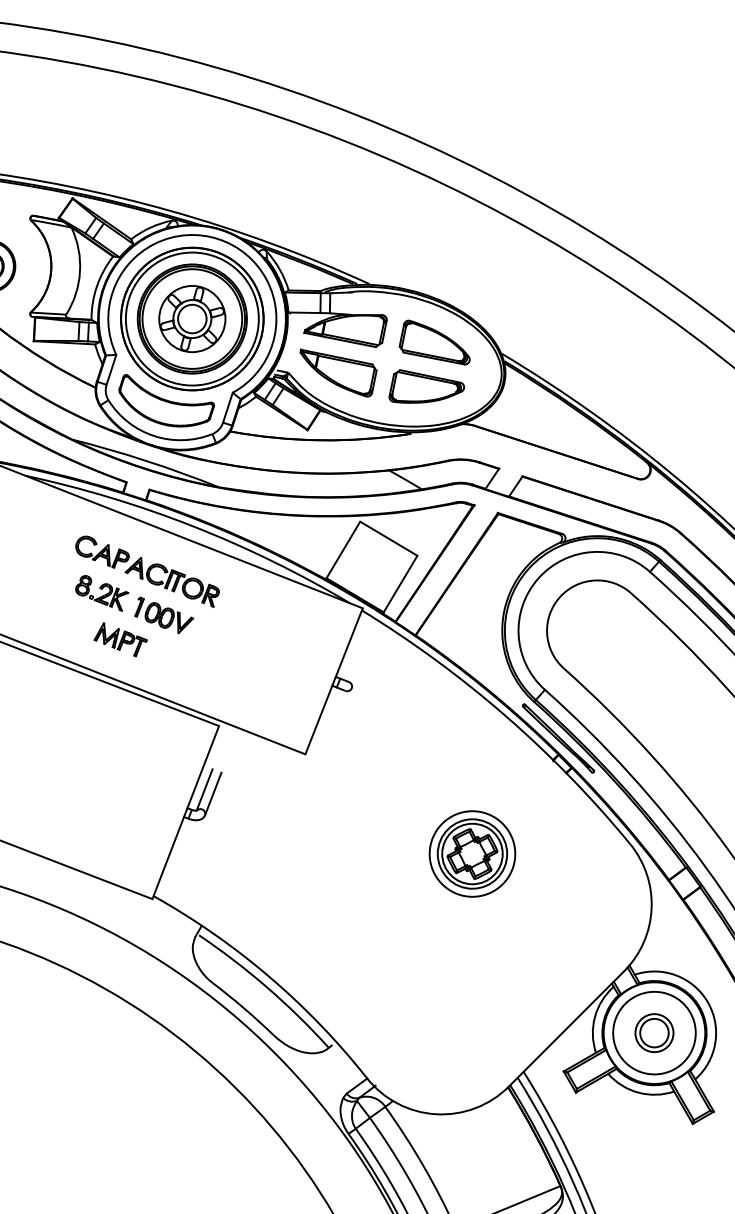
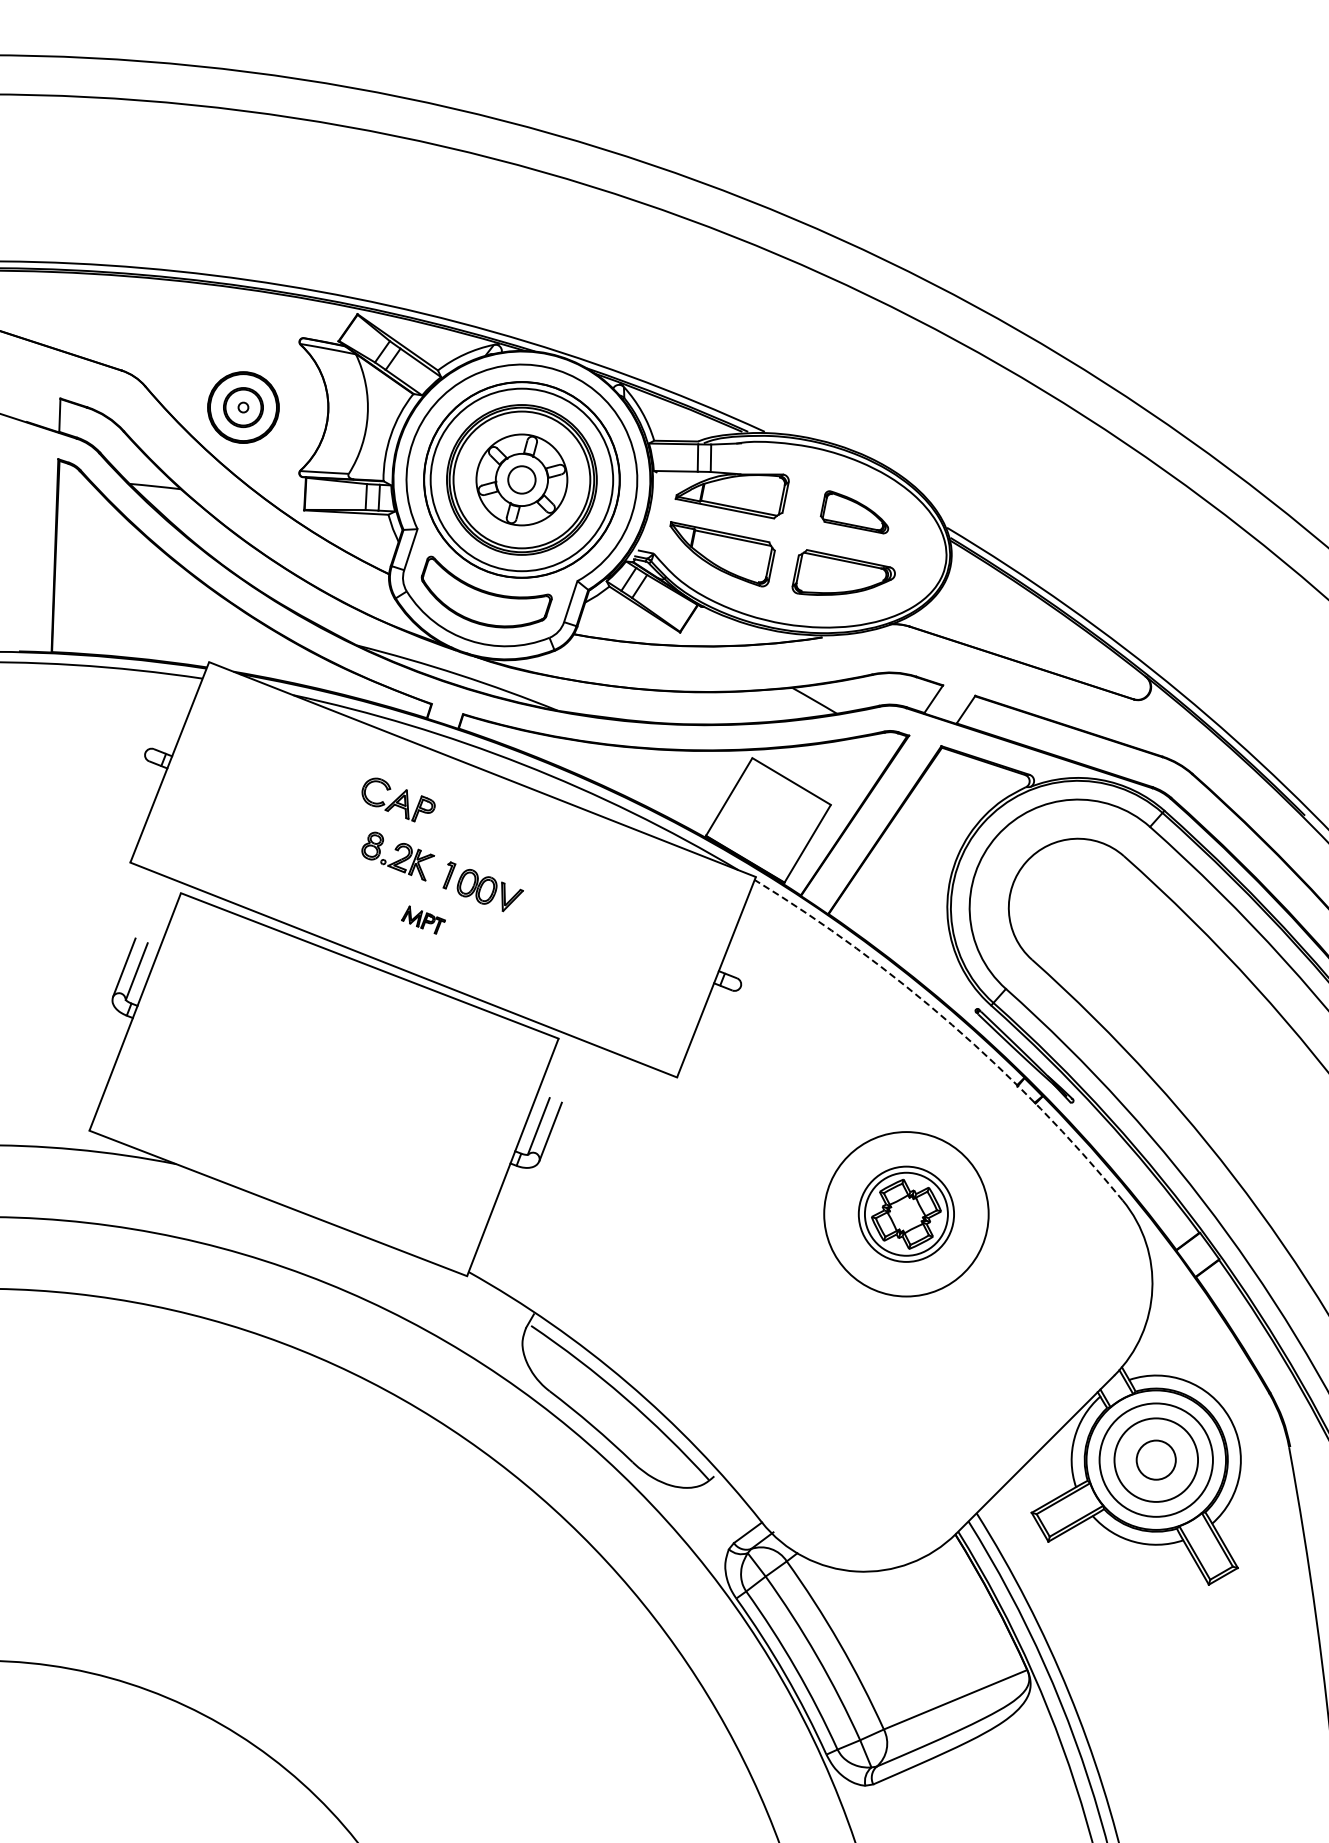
circle: (192, 318) -> (521, 479), size x0.7
part: (434, 342) -> (854, 512), size x0.7
part: (172, 582) -> (494, 841), removed
part: (120, 639) -> (423, 919), size x0.6
arc: (506, 715) -> (952, 1024), solid -> dashed
circle: (472, 854) -> (906, 1214), size x1.4
circle: (654, 1033) -> (1156, 1460), size x1.6

